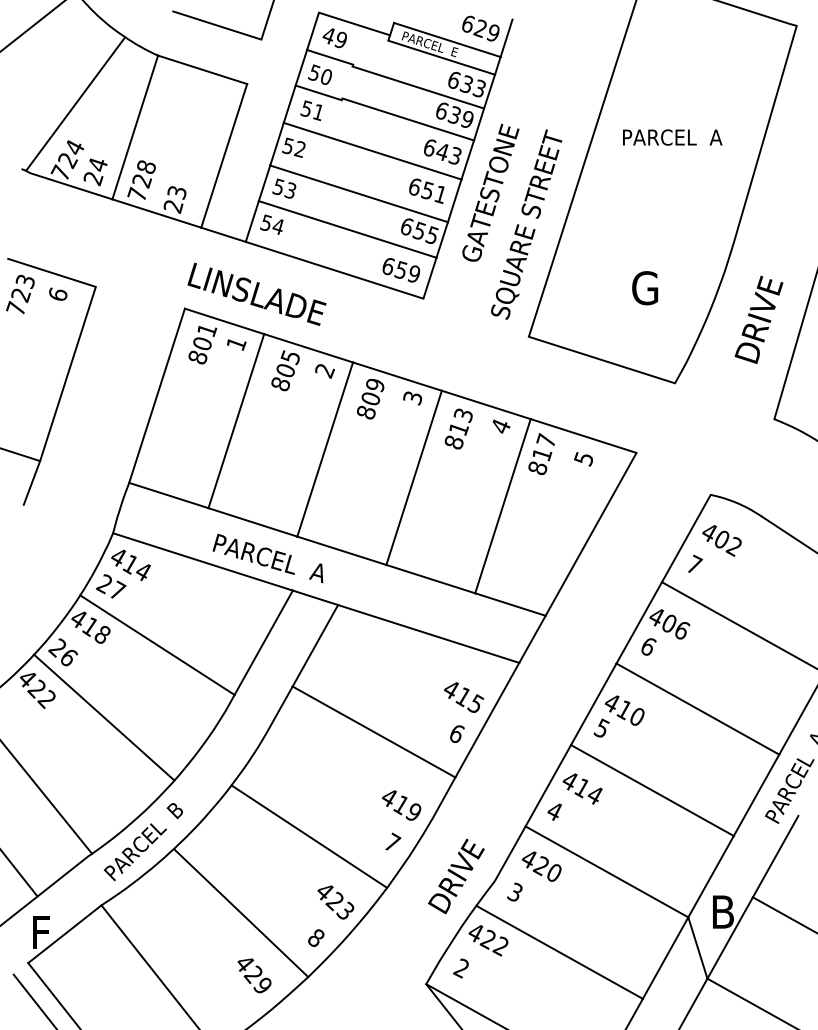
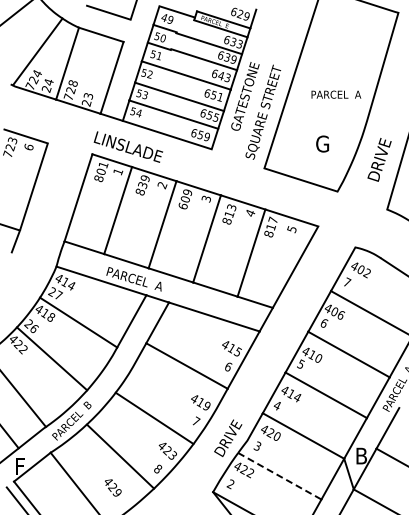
text: (672, 137) -> (336, 94), moved
text: (287, 365) -> (143, 182), 805 -> 839
text: (365, 411) -> (182, 205), 809 -> 609
line: (558, 952) -> (279, 476), solid -> dashed
text: (255, 974) -> (113, 487), moved

